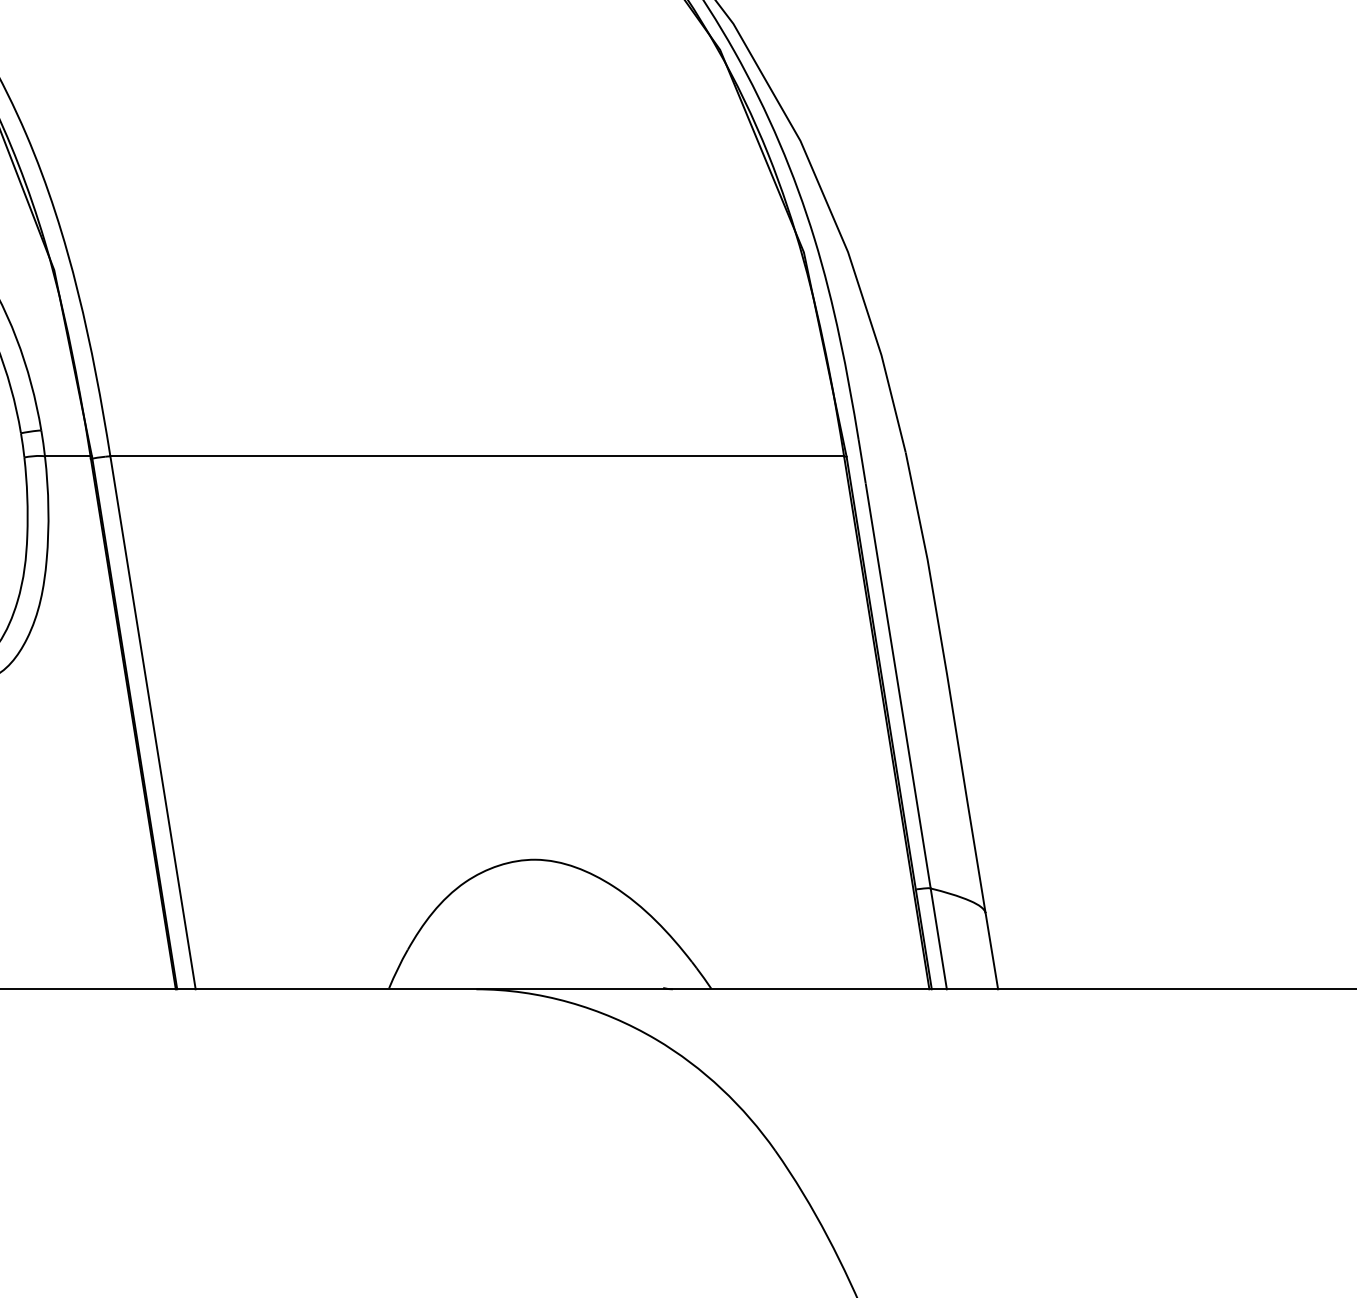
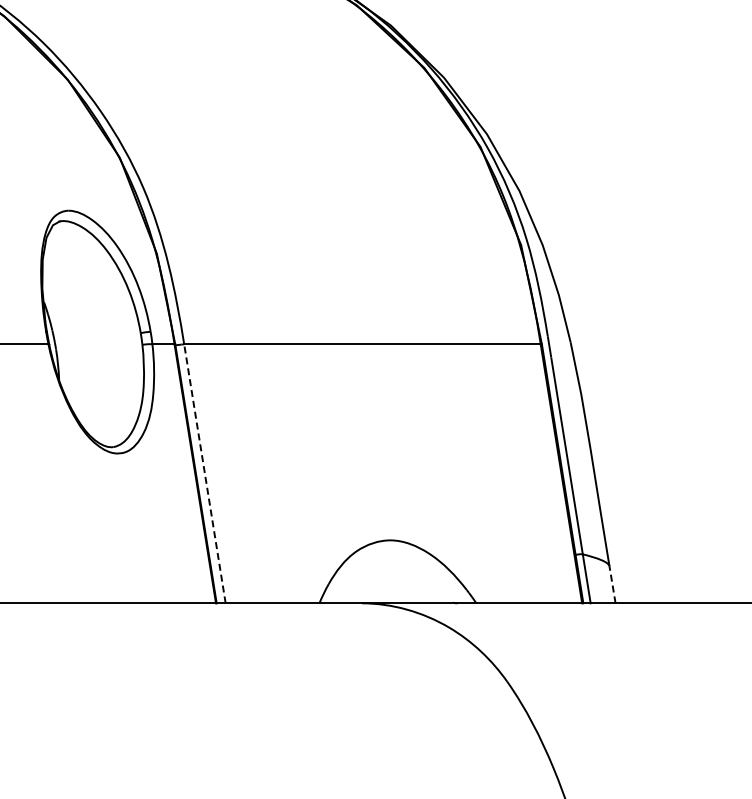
line: (152, 722) -> (204, 473), solid -> dashed
line: (991, 950) -> (612, 584), solid -> dashed

